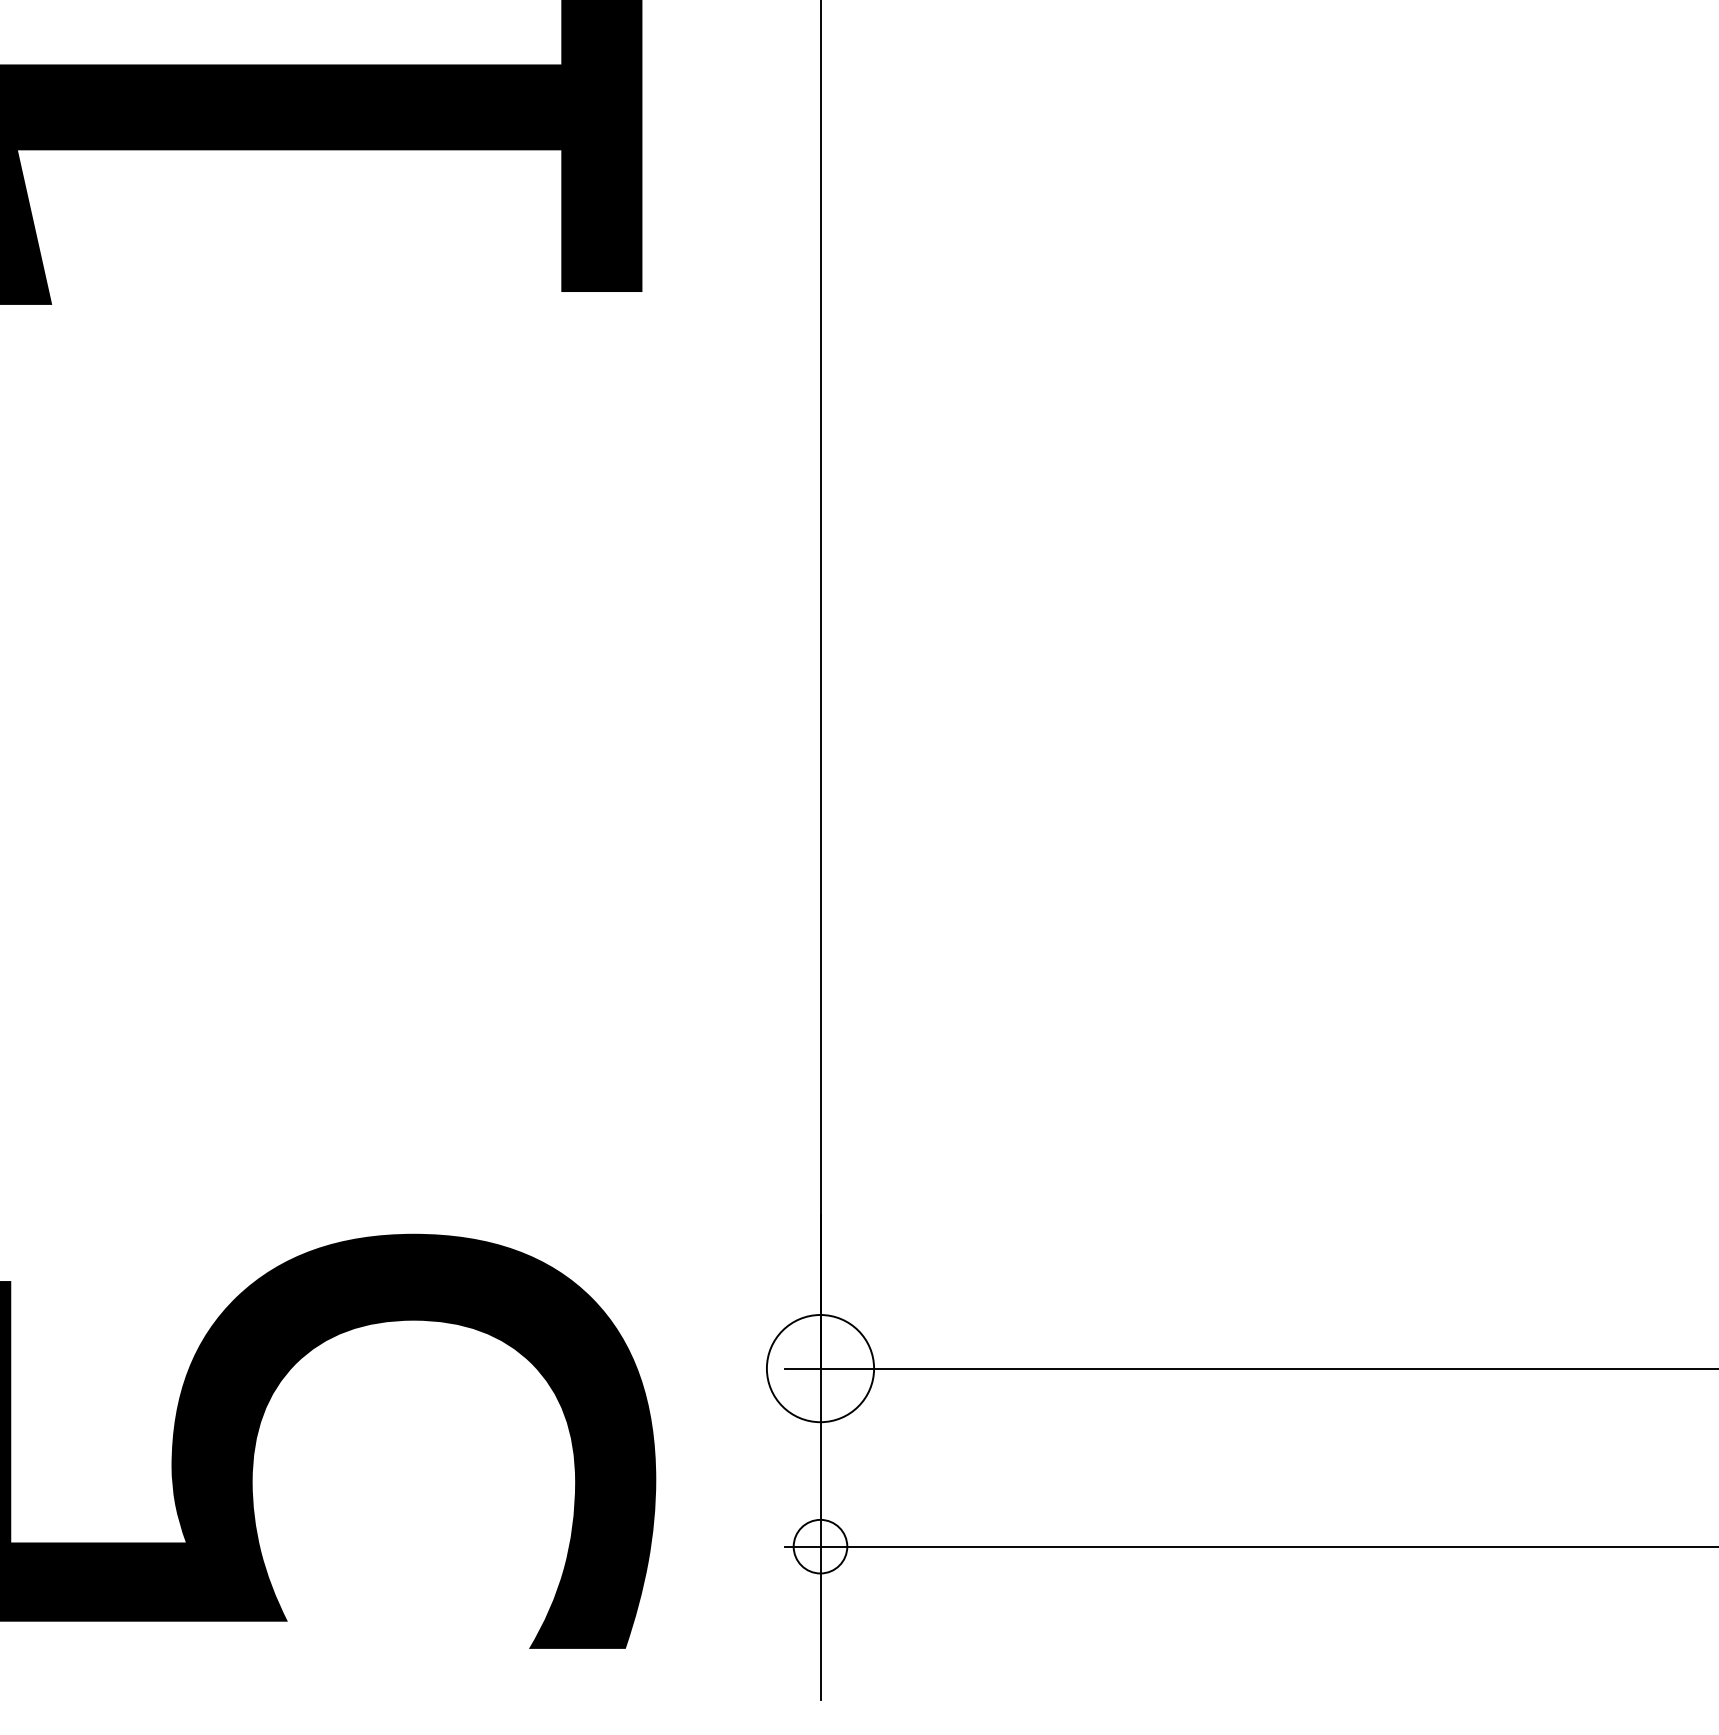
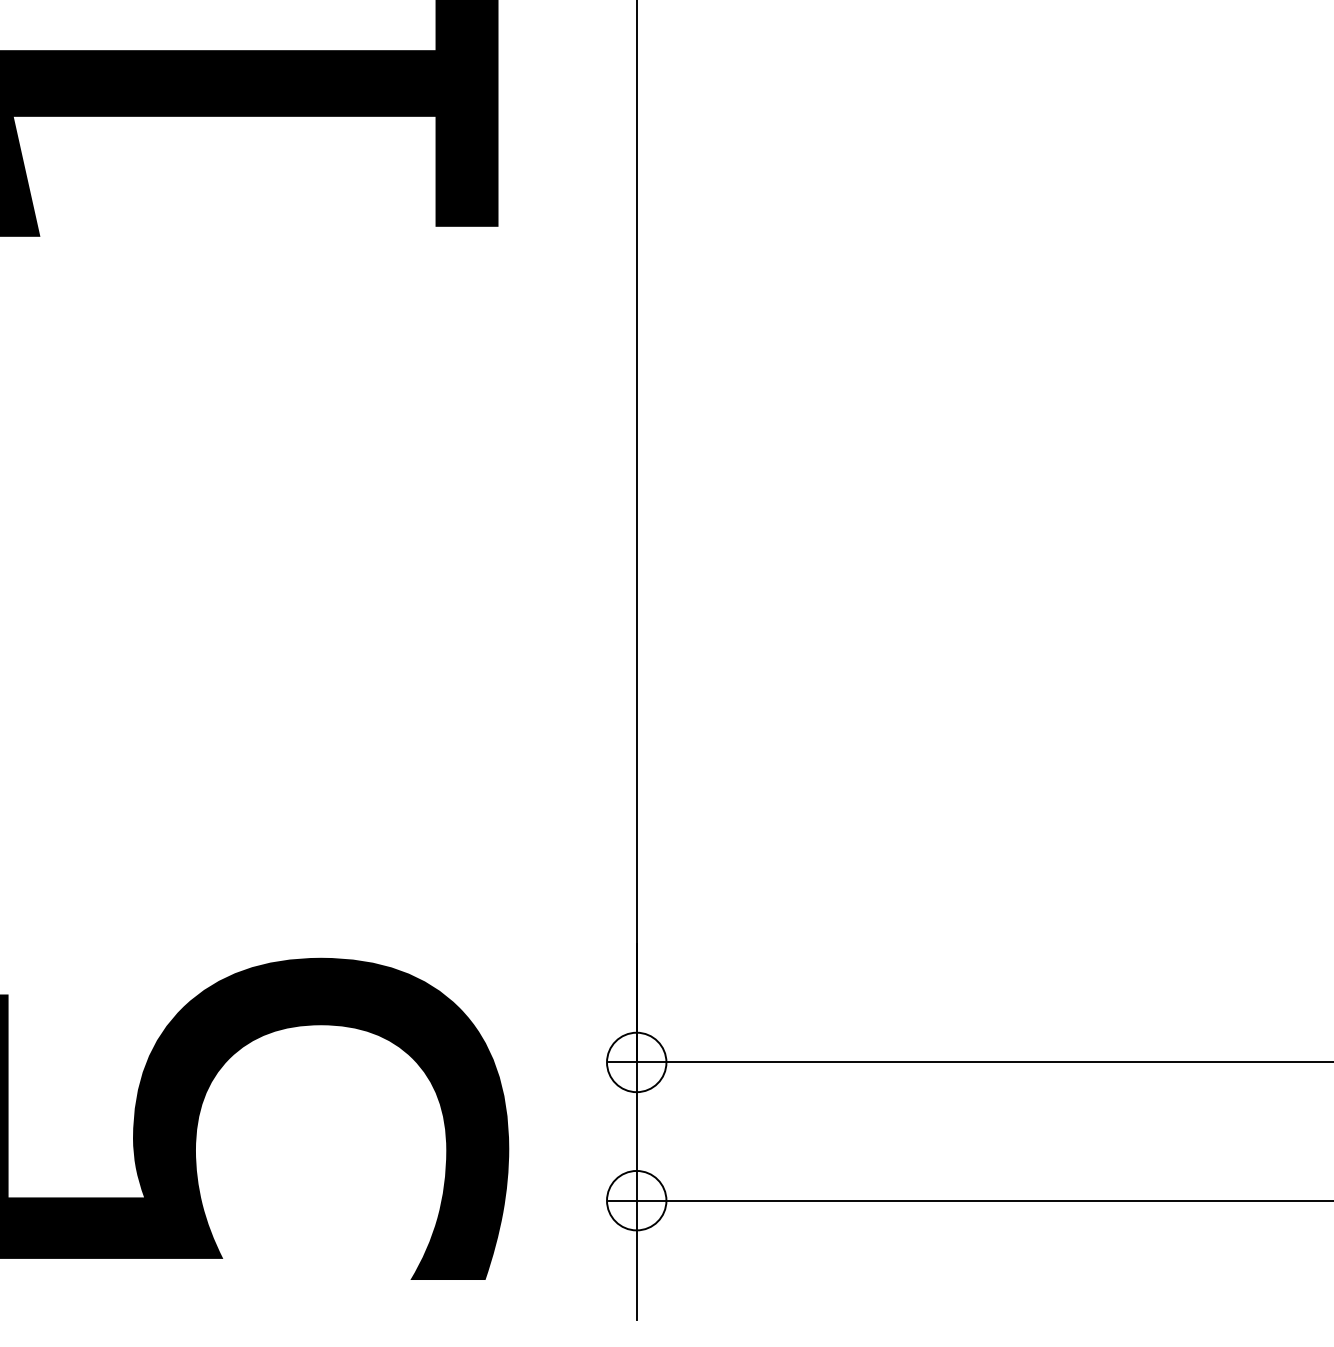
circle: (820, 1368) -> (636, 1062), size x0.71
circle: (820, 1546) -> (636, 1200), size x1.43

